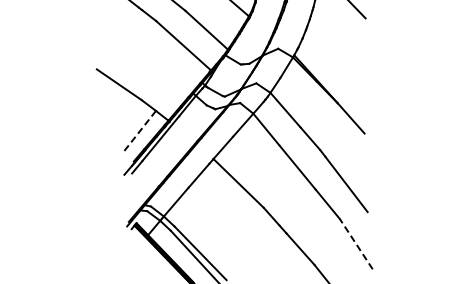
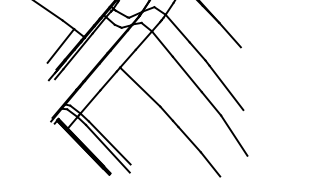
line: (139, 131) -> (60, 45), dashed -> solid
line: (356, 243) -> (234, 135), dashed -> solid

